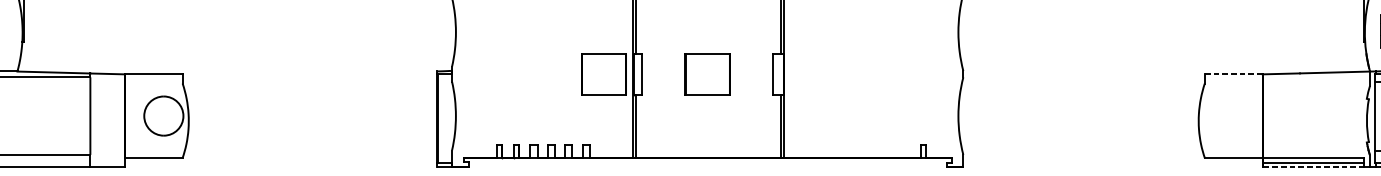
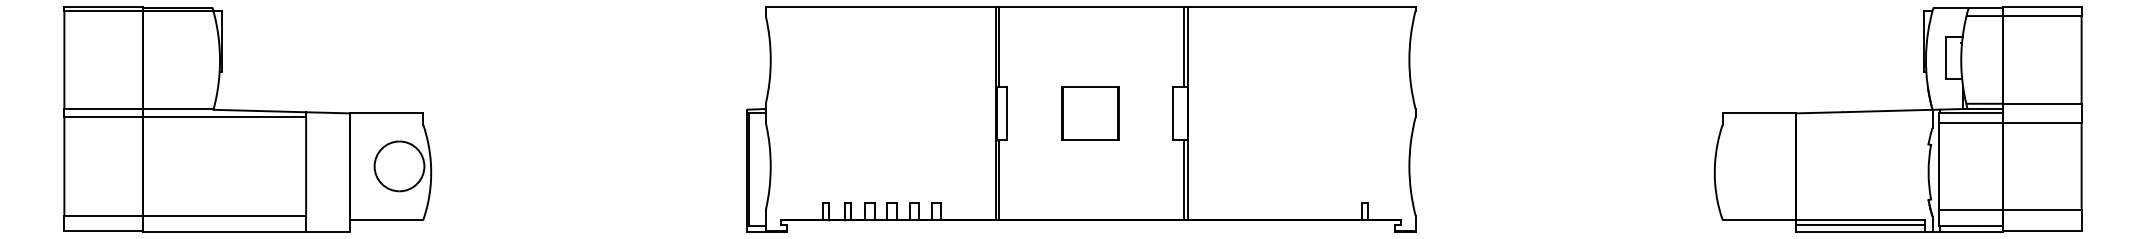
part: (603, 74) -> (958, 113), removed
line: (1233, 74) -> (1759, 113), dashed -> solid
line: (1313, 167) -> (1860, 231), dashed -> solid

